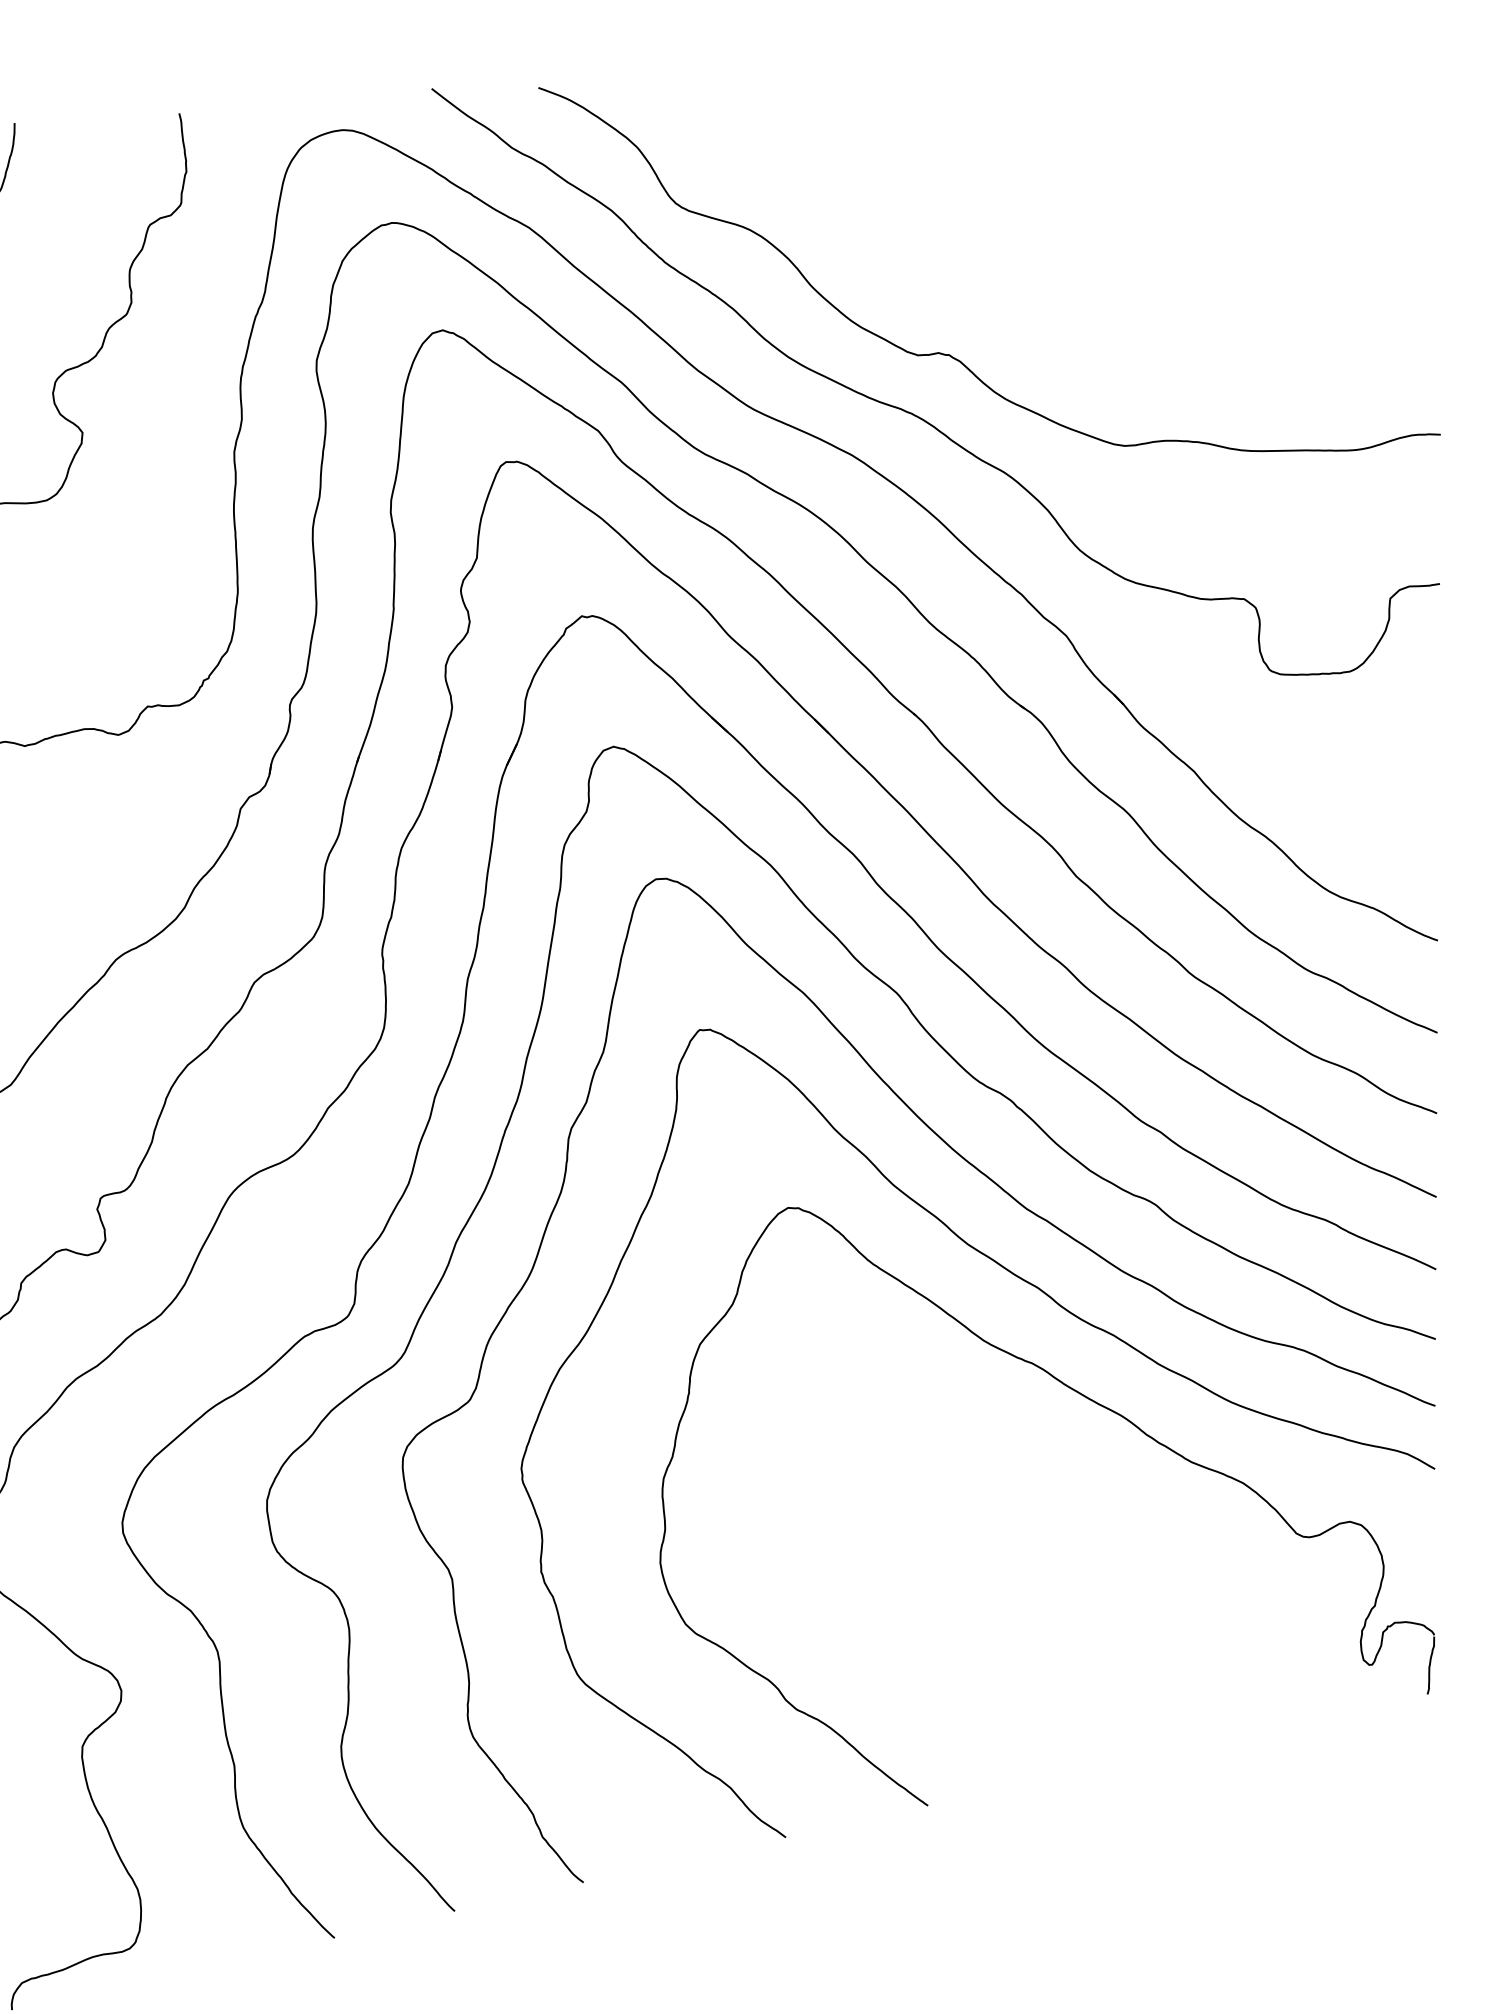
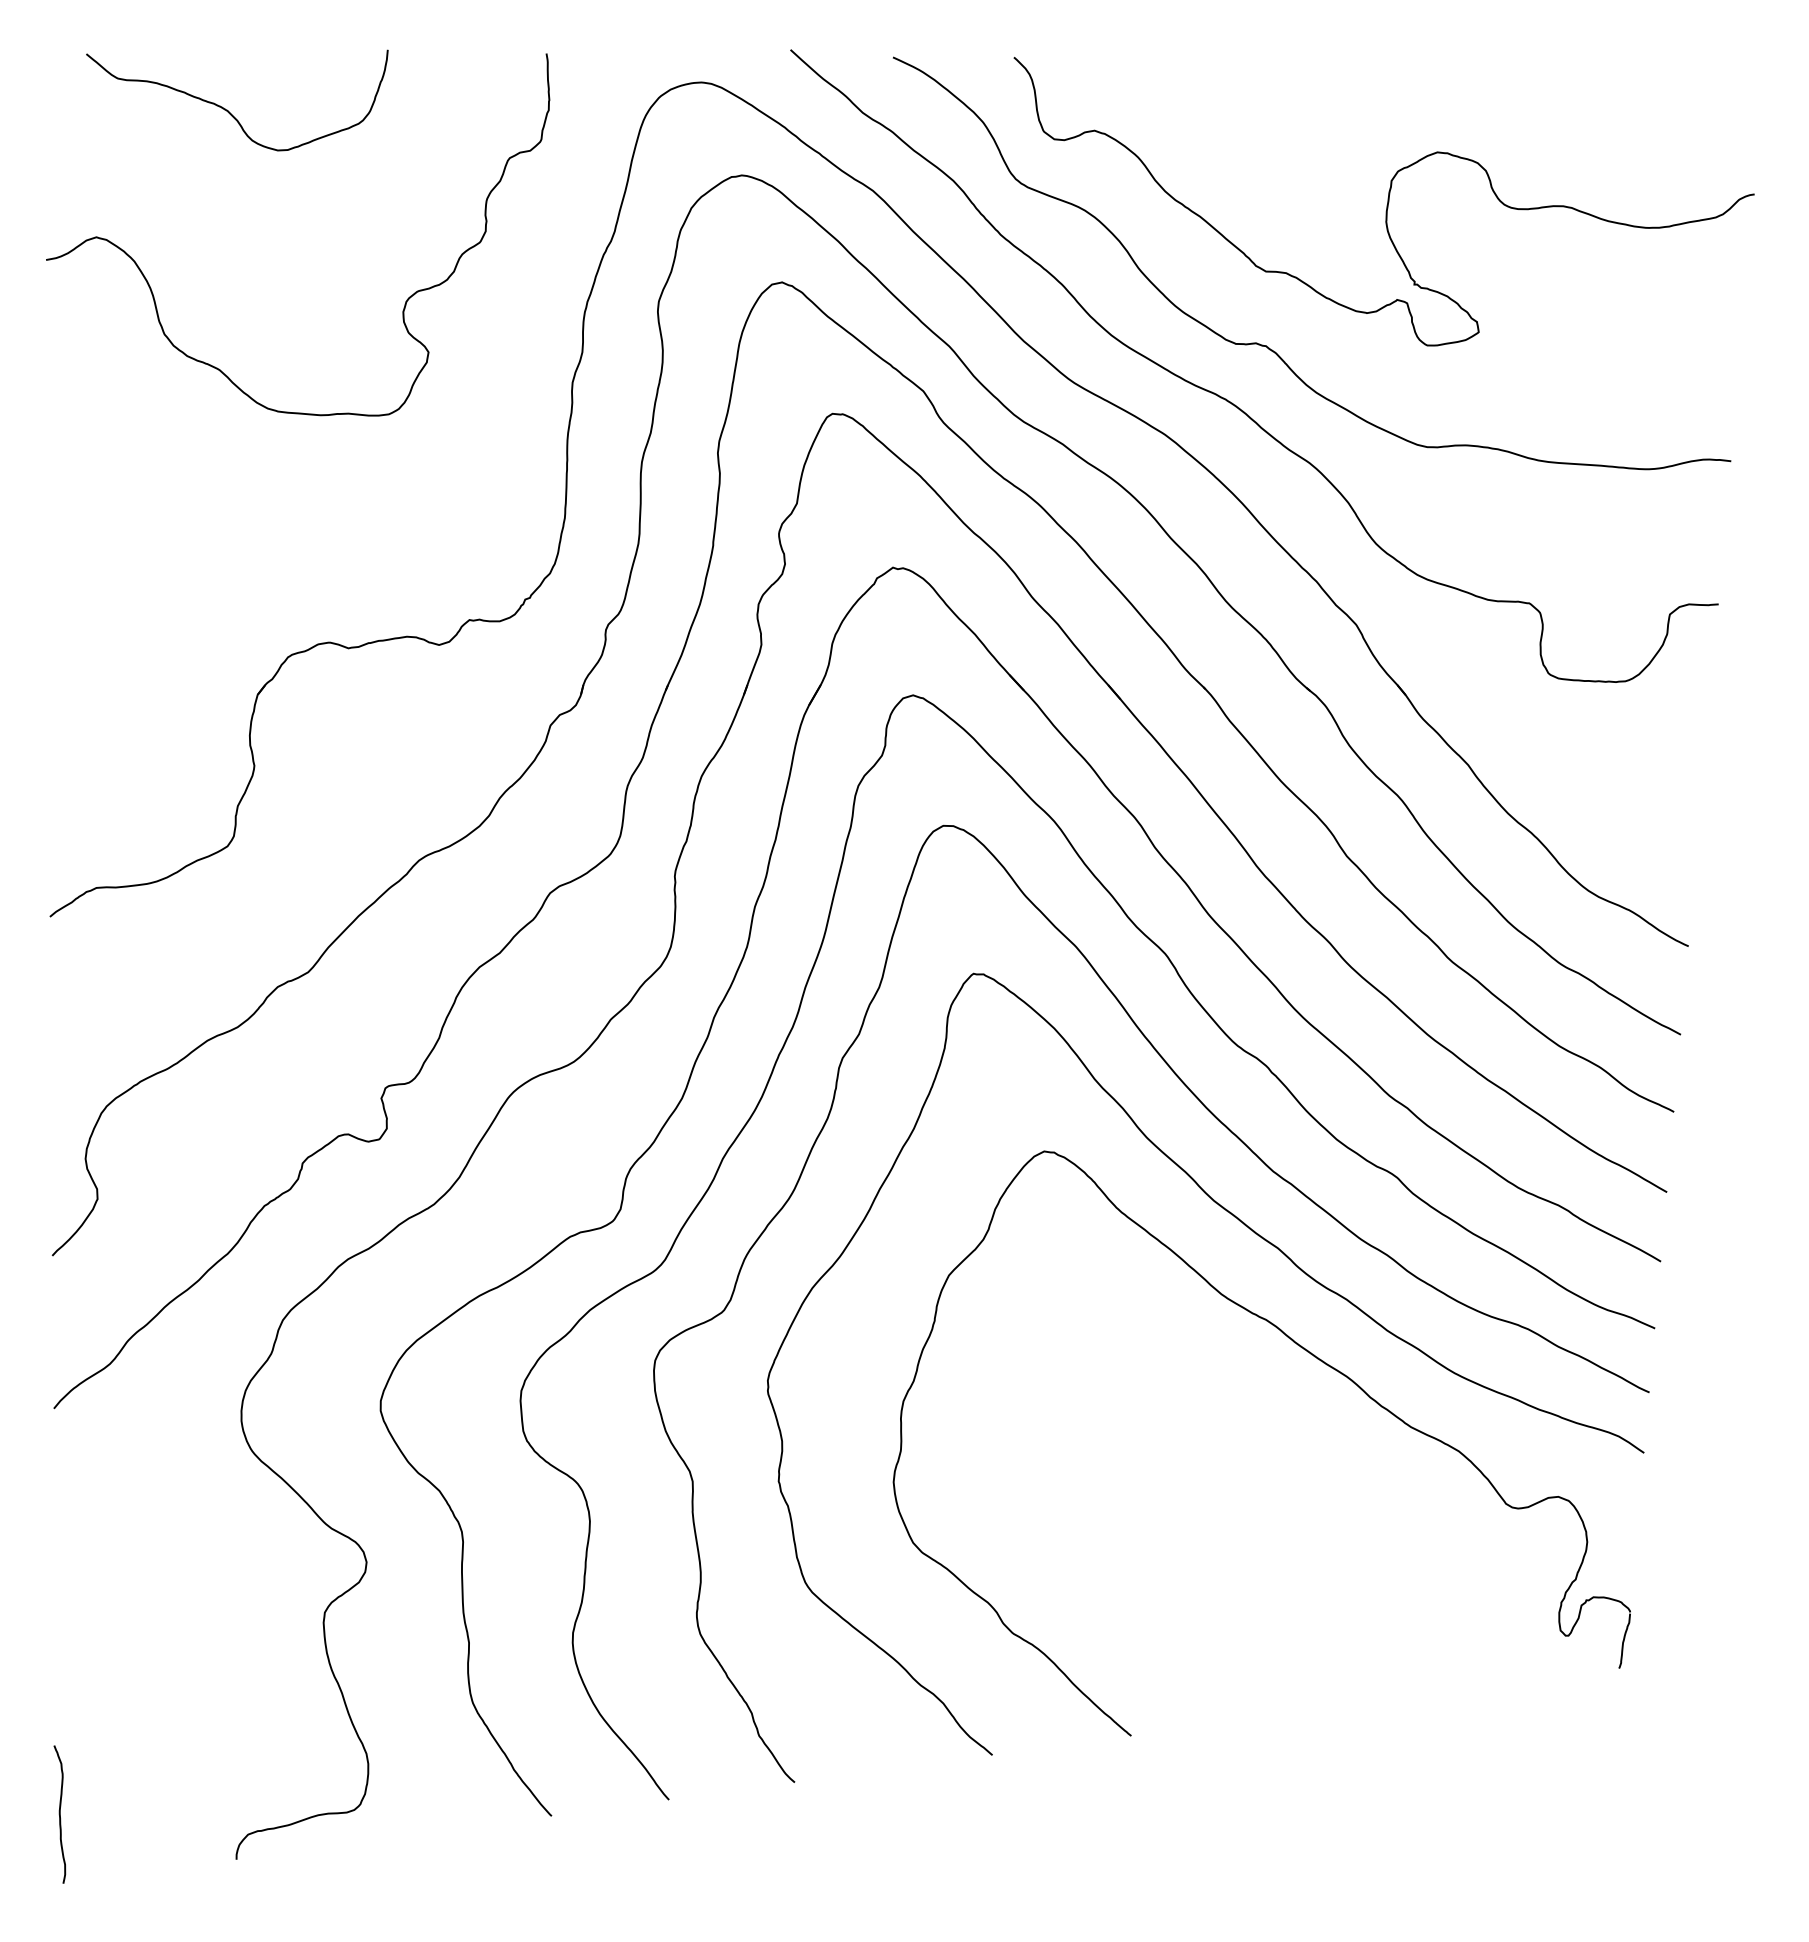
curve: (1062, 194) -> (1387, 201), added

